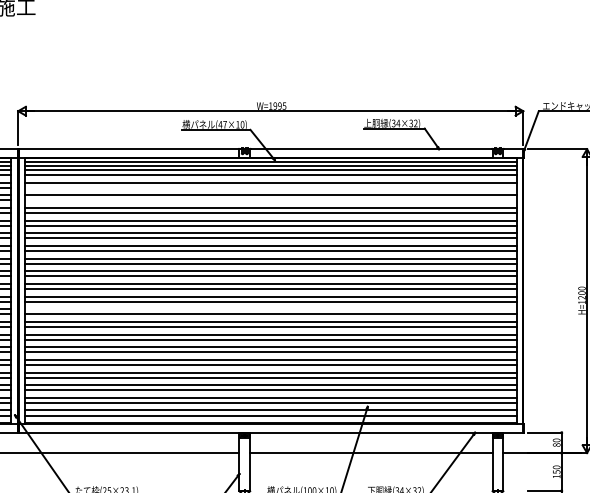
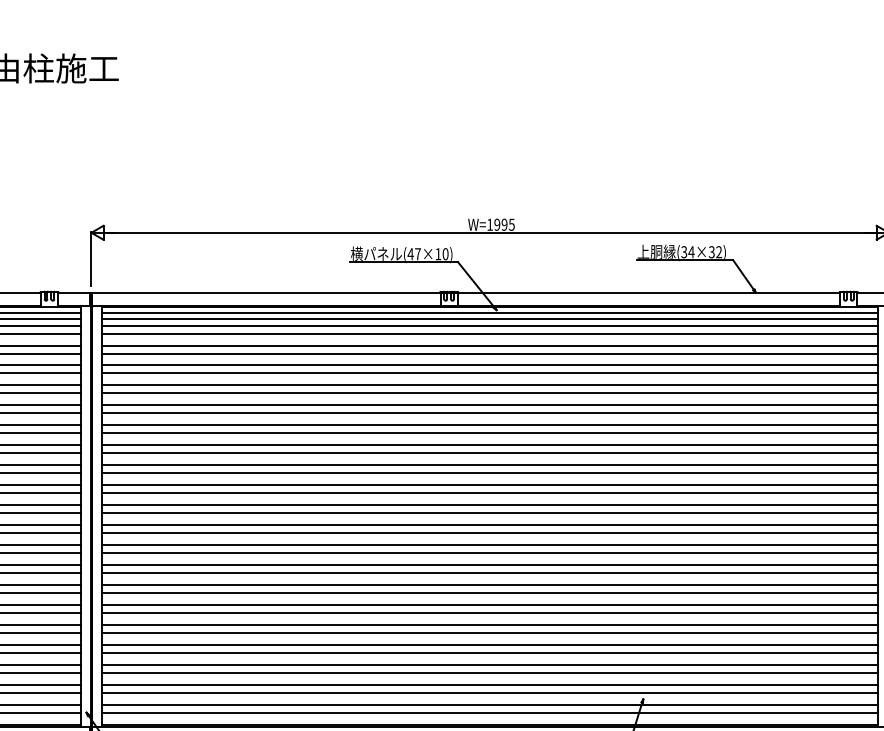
line: (270, 187) -> (489, 353), added
line: (270, 200) -> (489, 373), added
line: (270, 309) -> (489, 545), added

